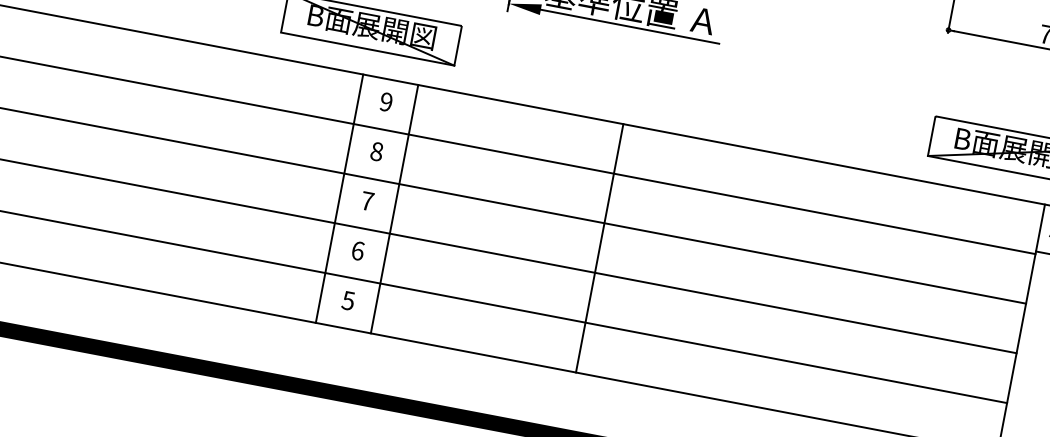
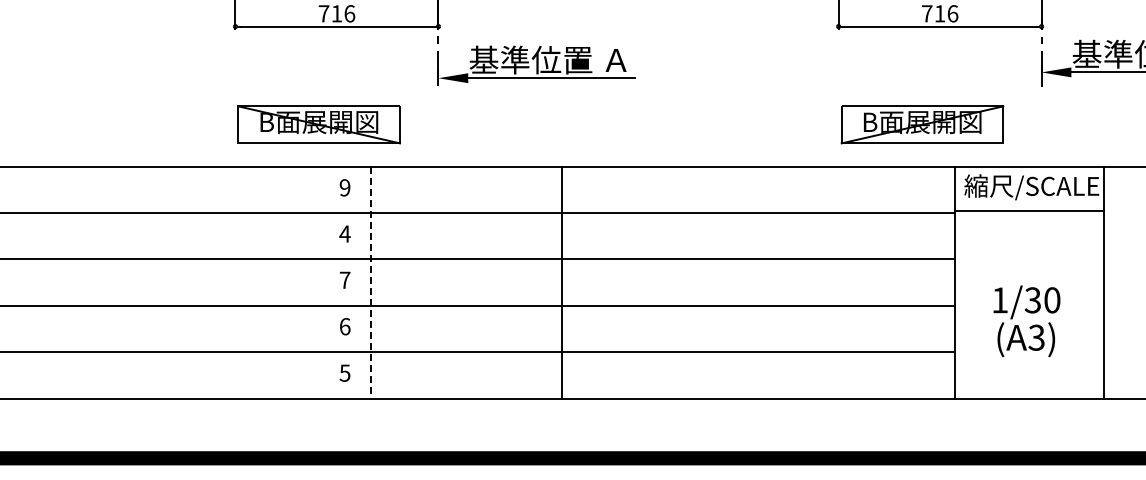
text: (376, 150) -> (344, 233), 8 -> 4
line: (339, 198) -> (319, 282), removed
line: (394, 208) -> (370, 282), solid -> dashed

